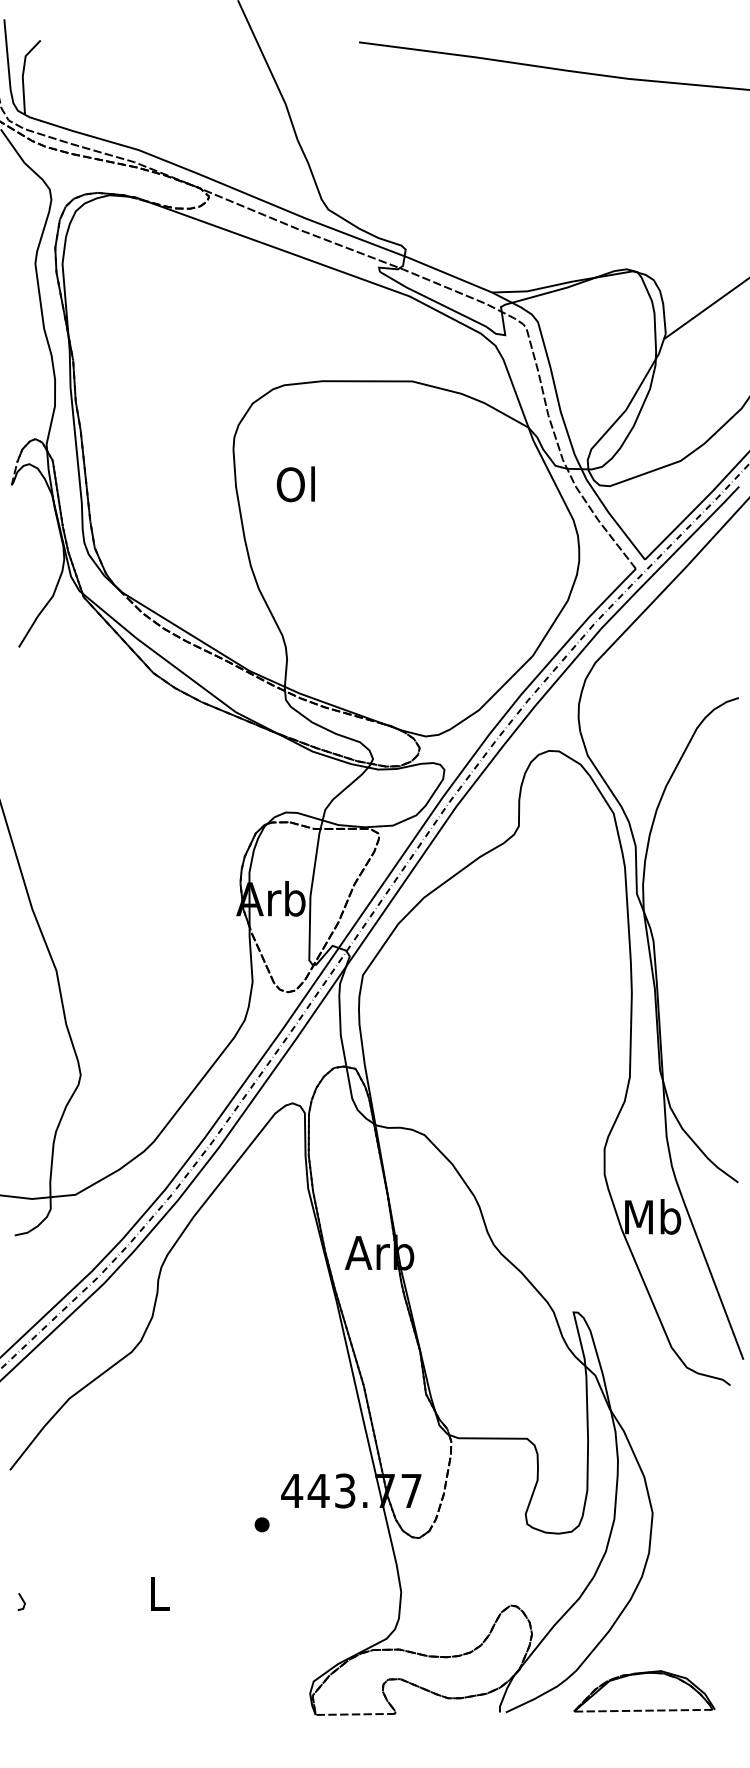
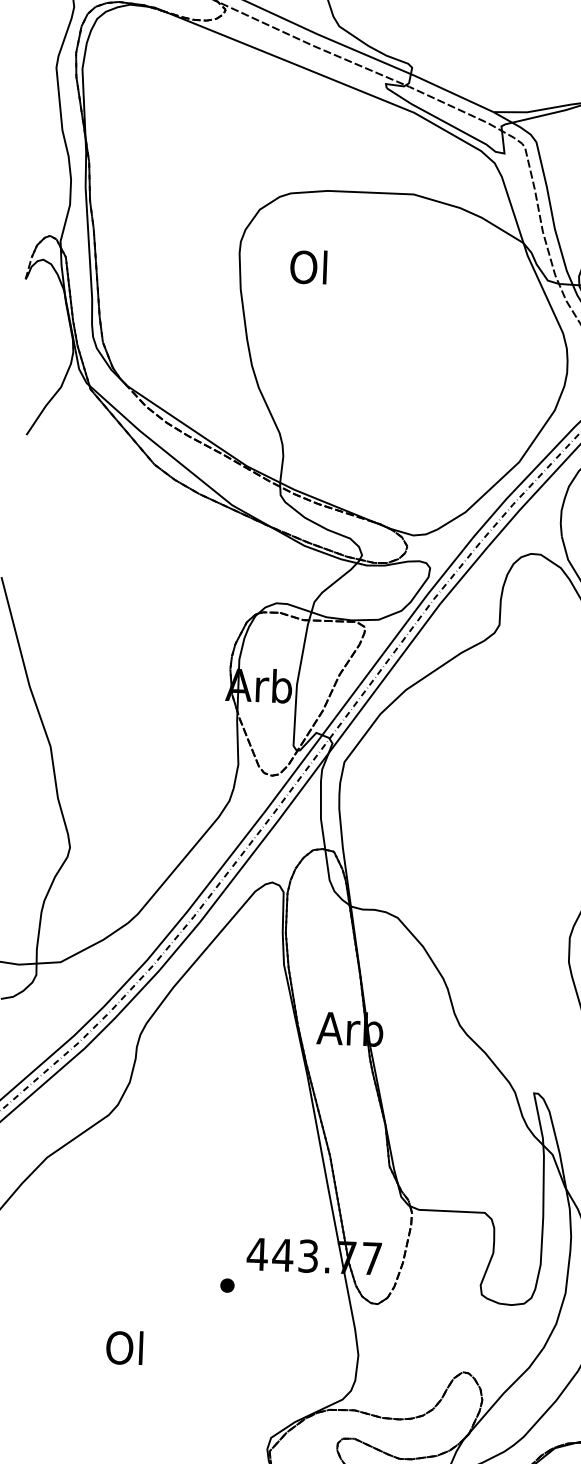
text: (295, 484) -> (308, 267), moved
text: (157, 1593) -> (124, 1347), L -> Ol

